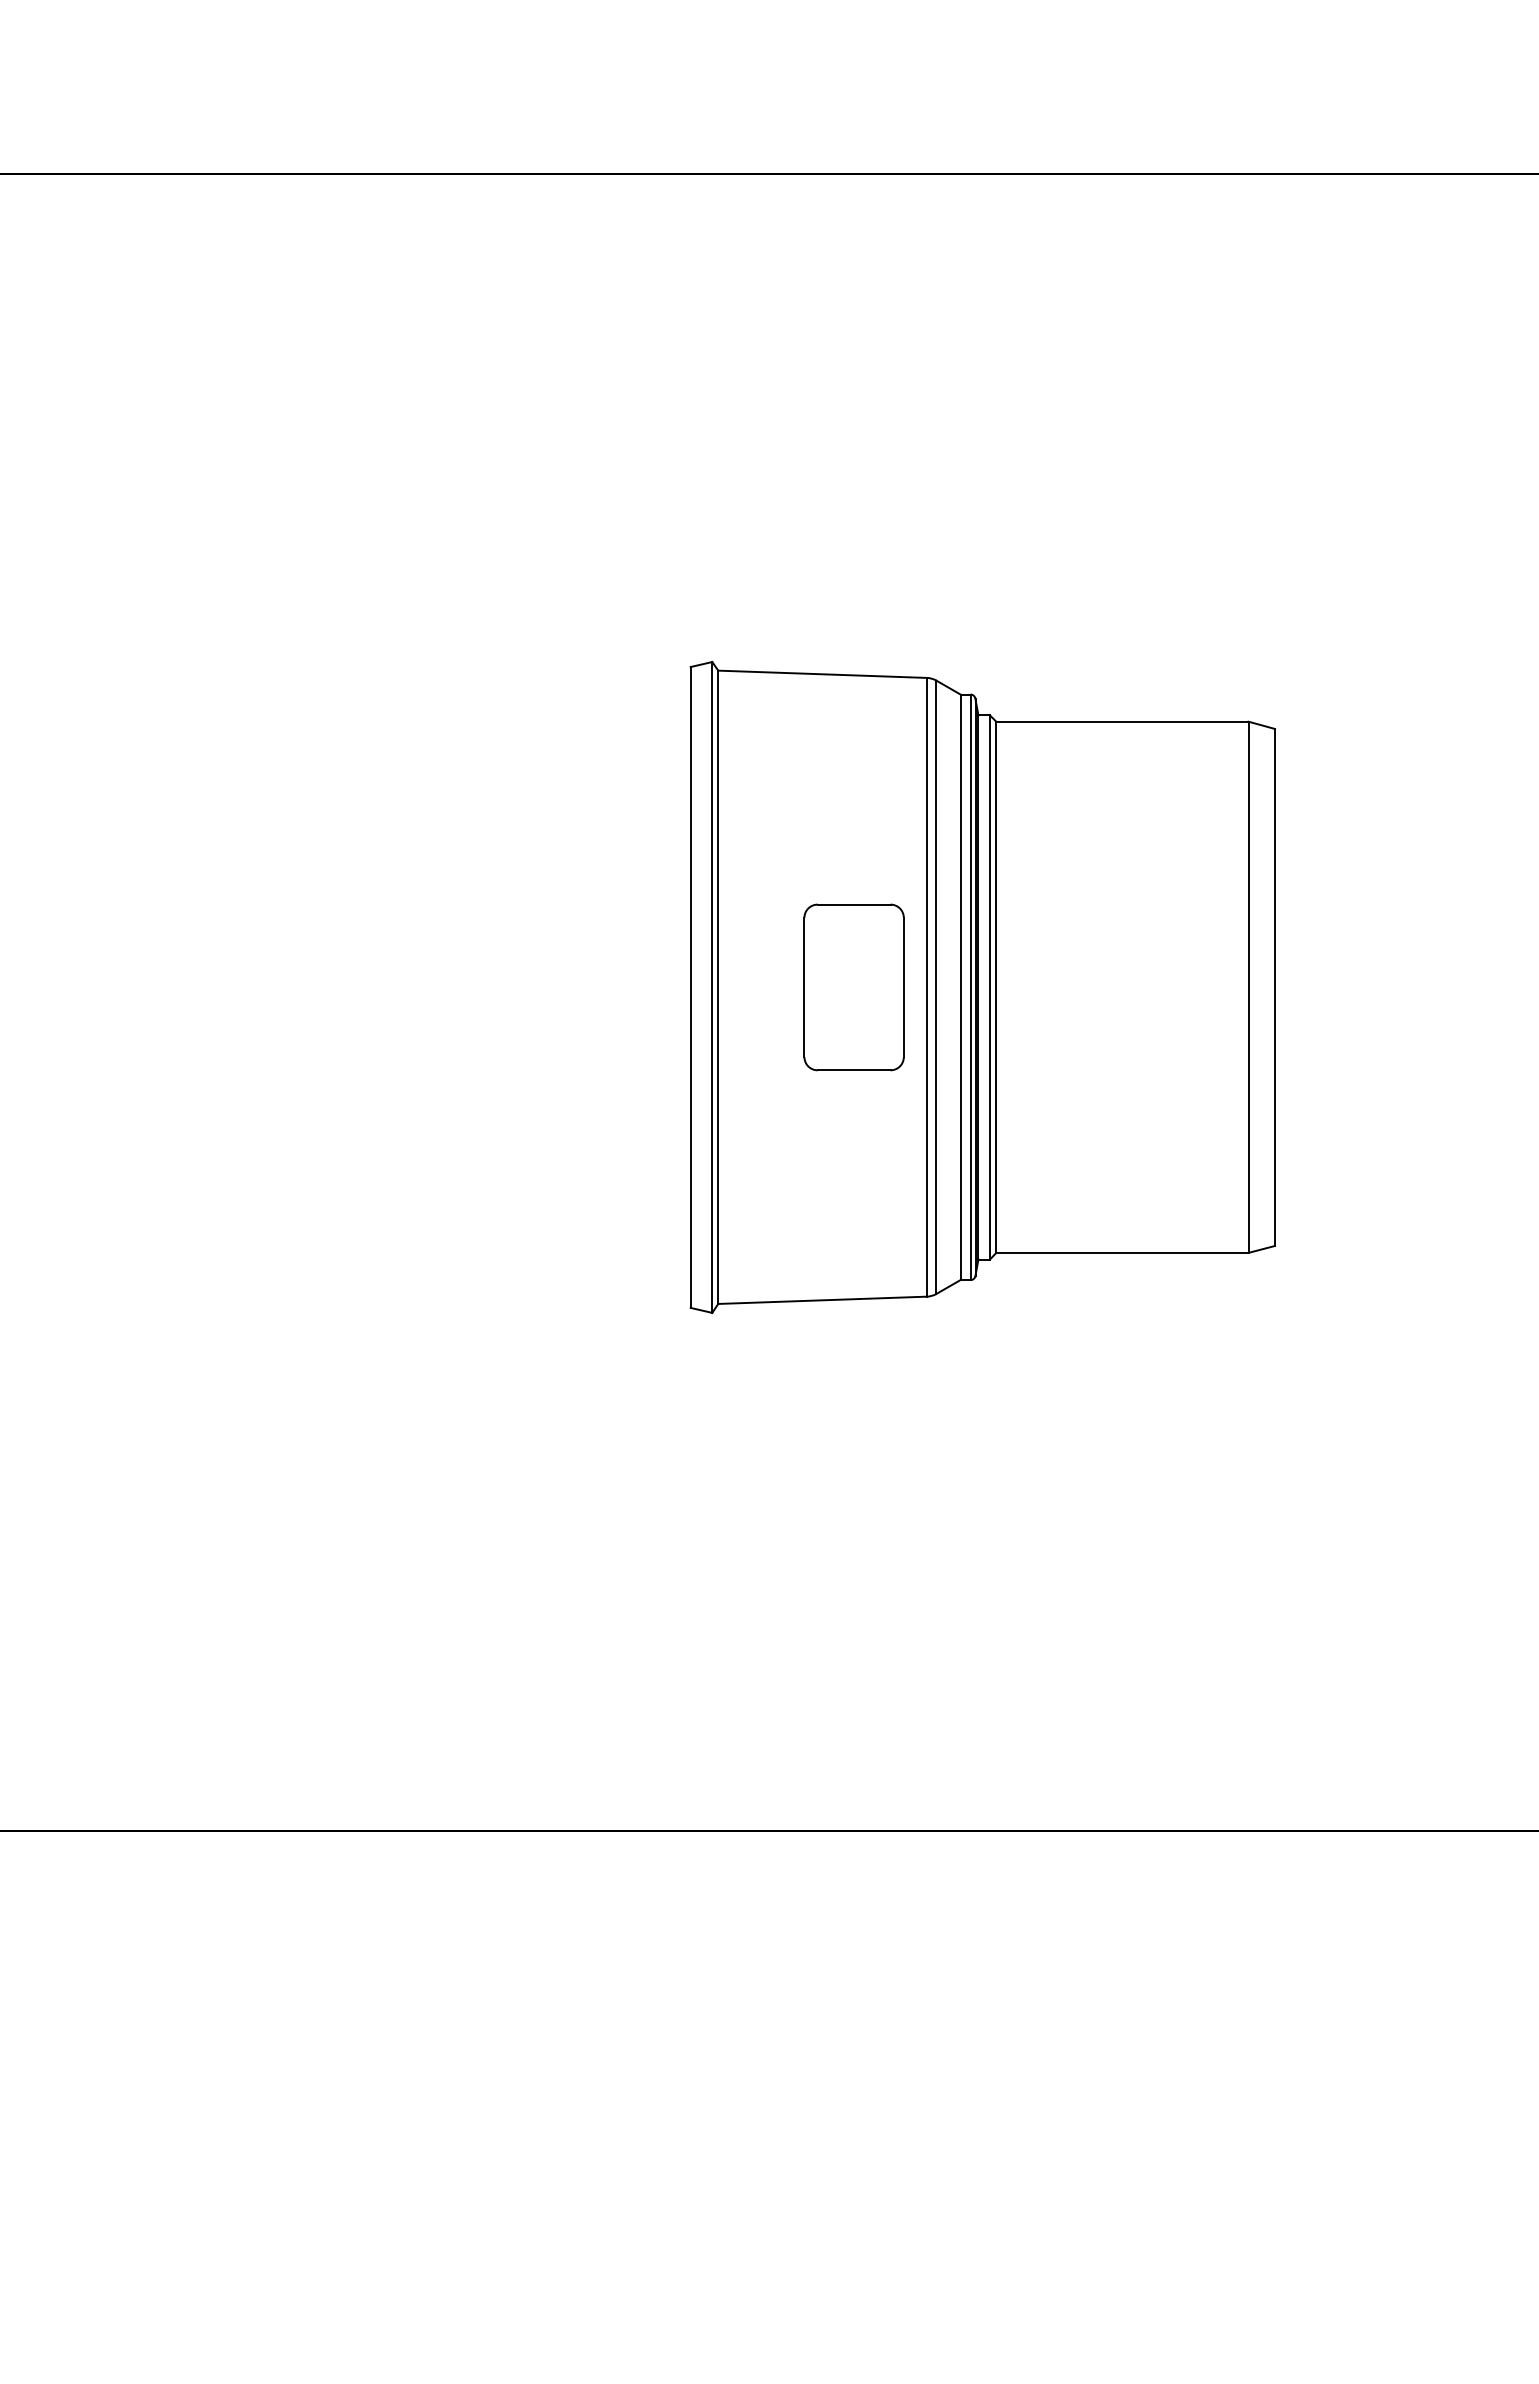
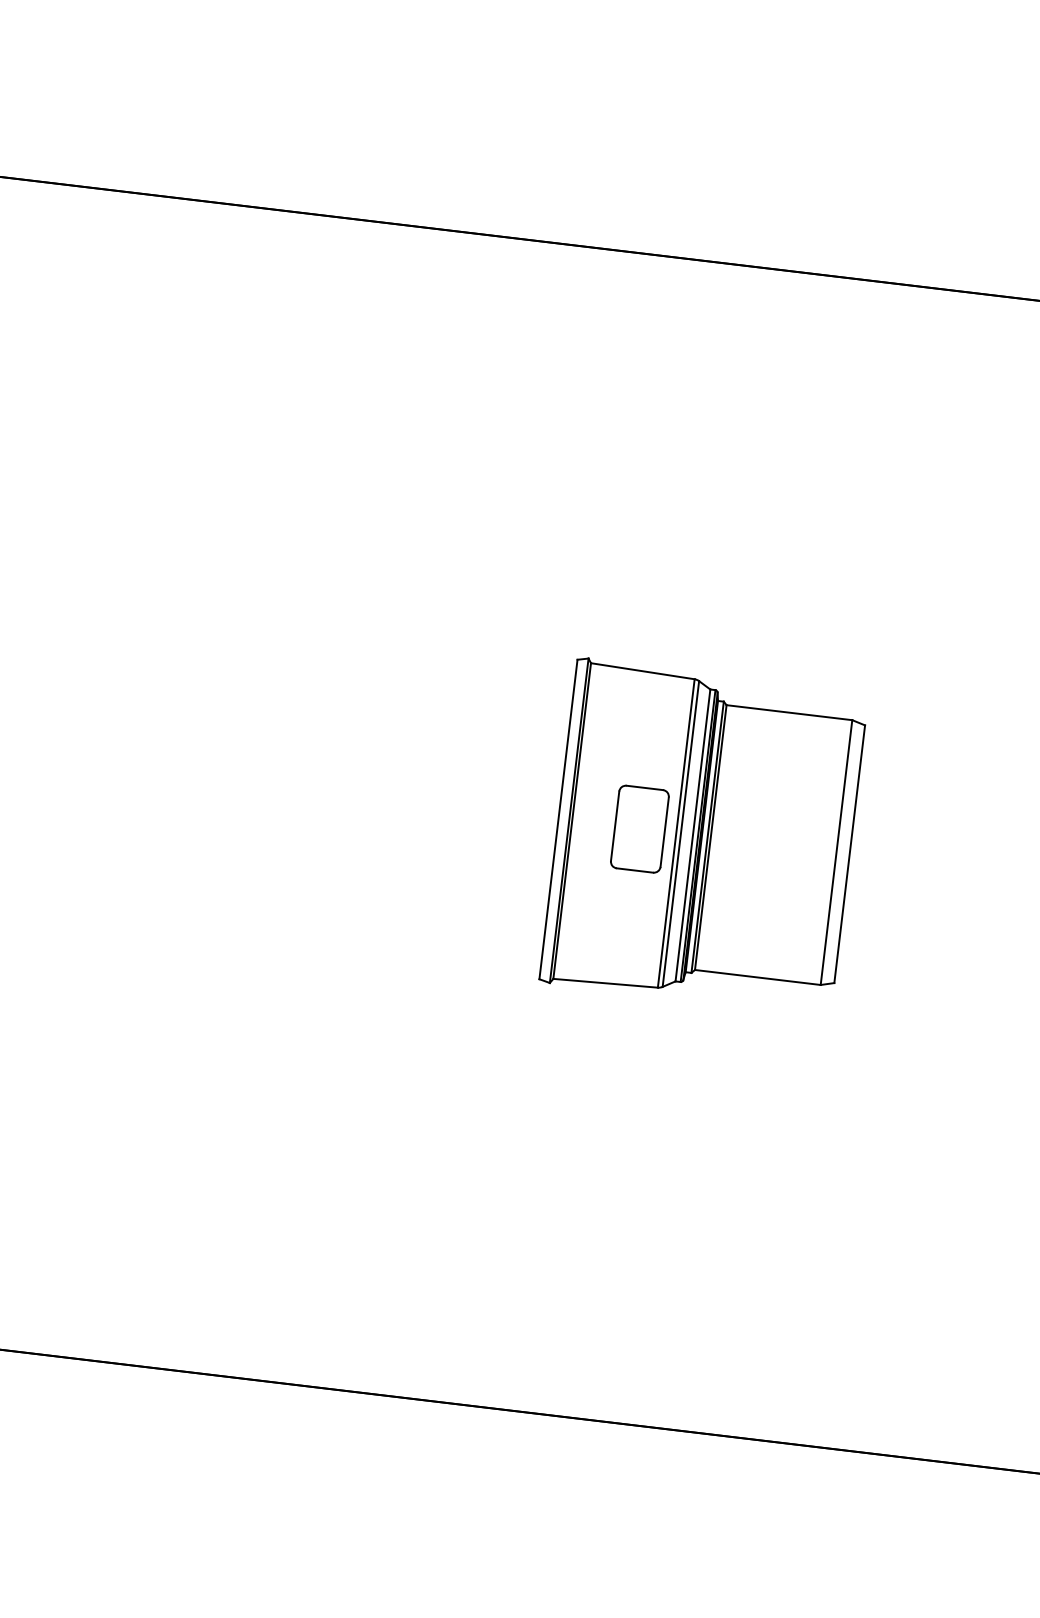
part: (982, 987) -> (703, 836), size x0.71

